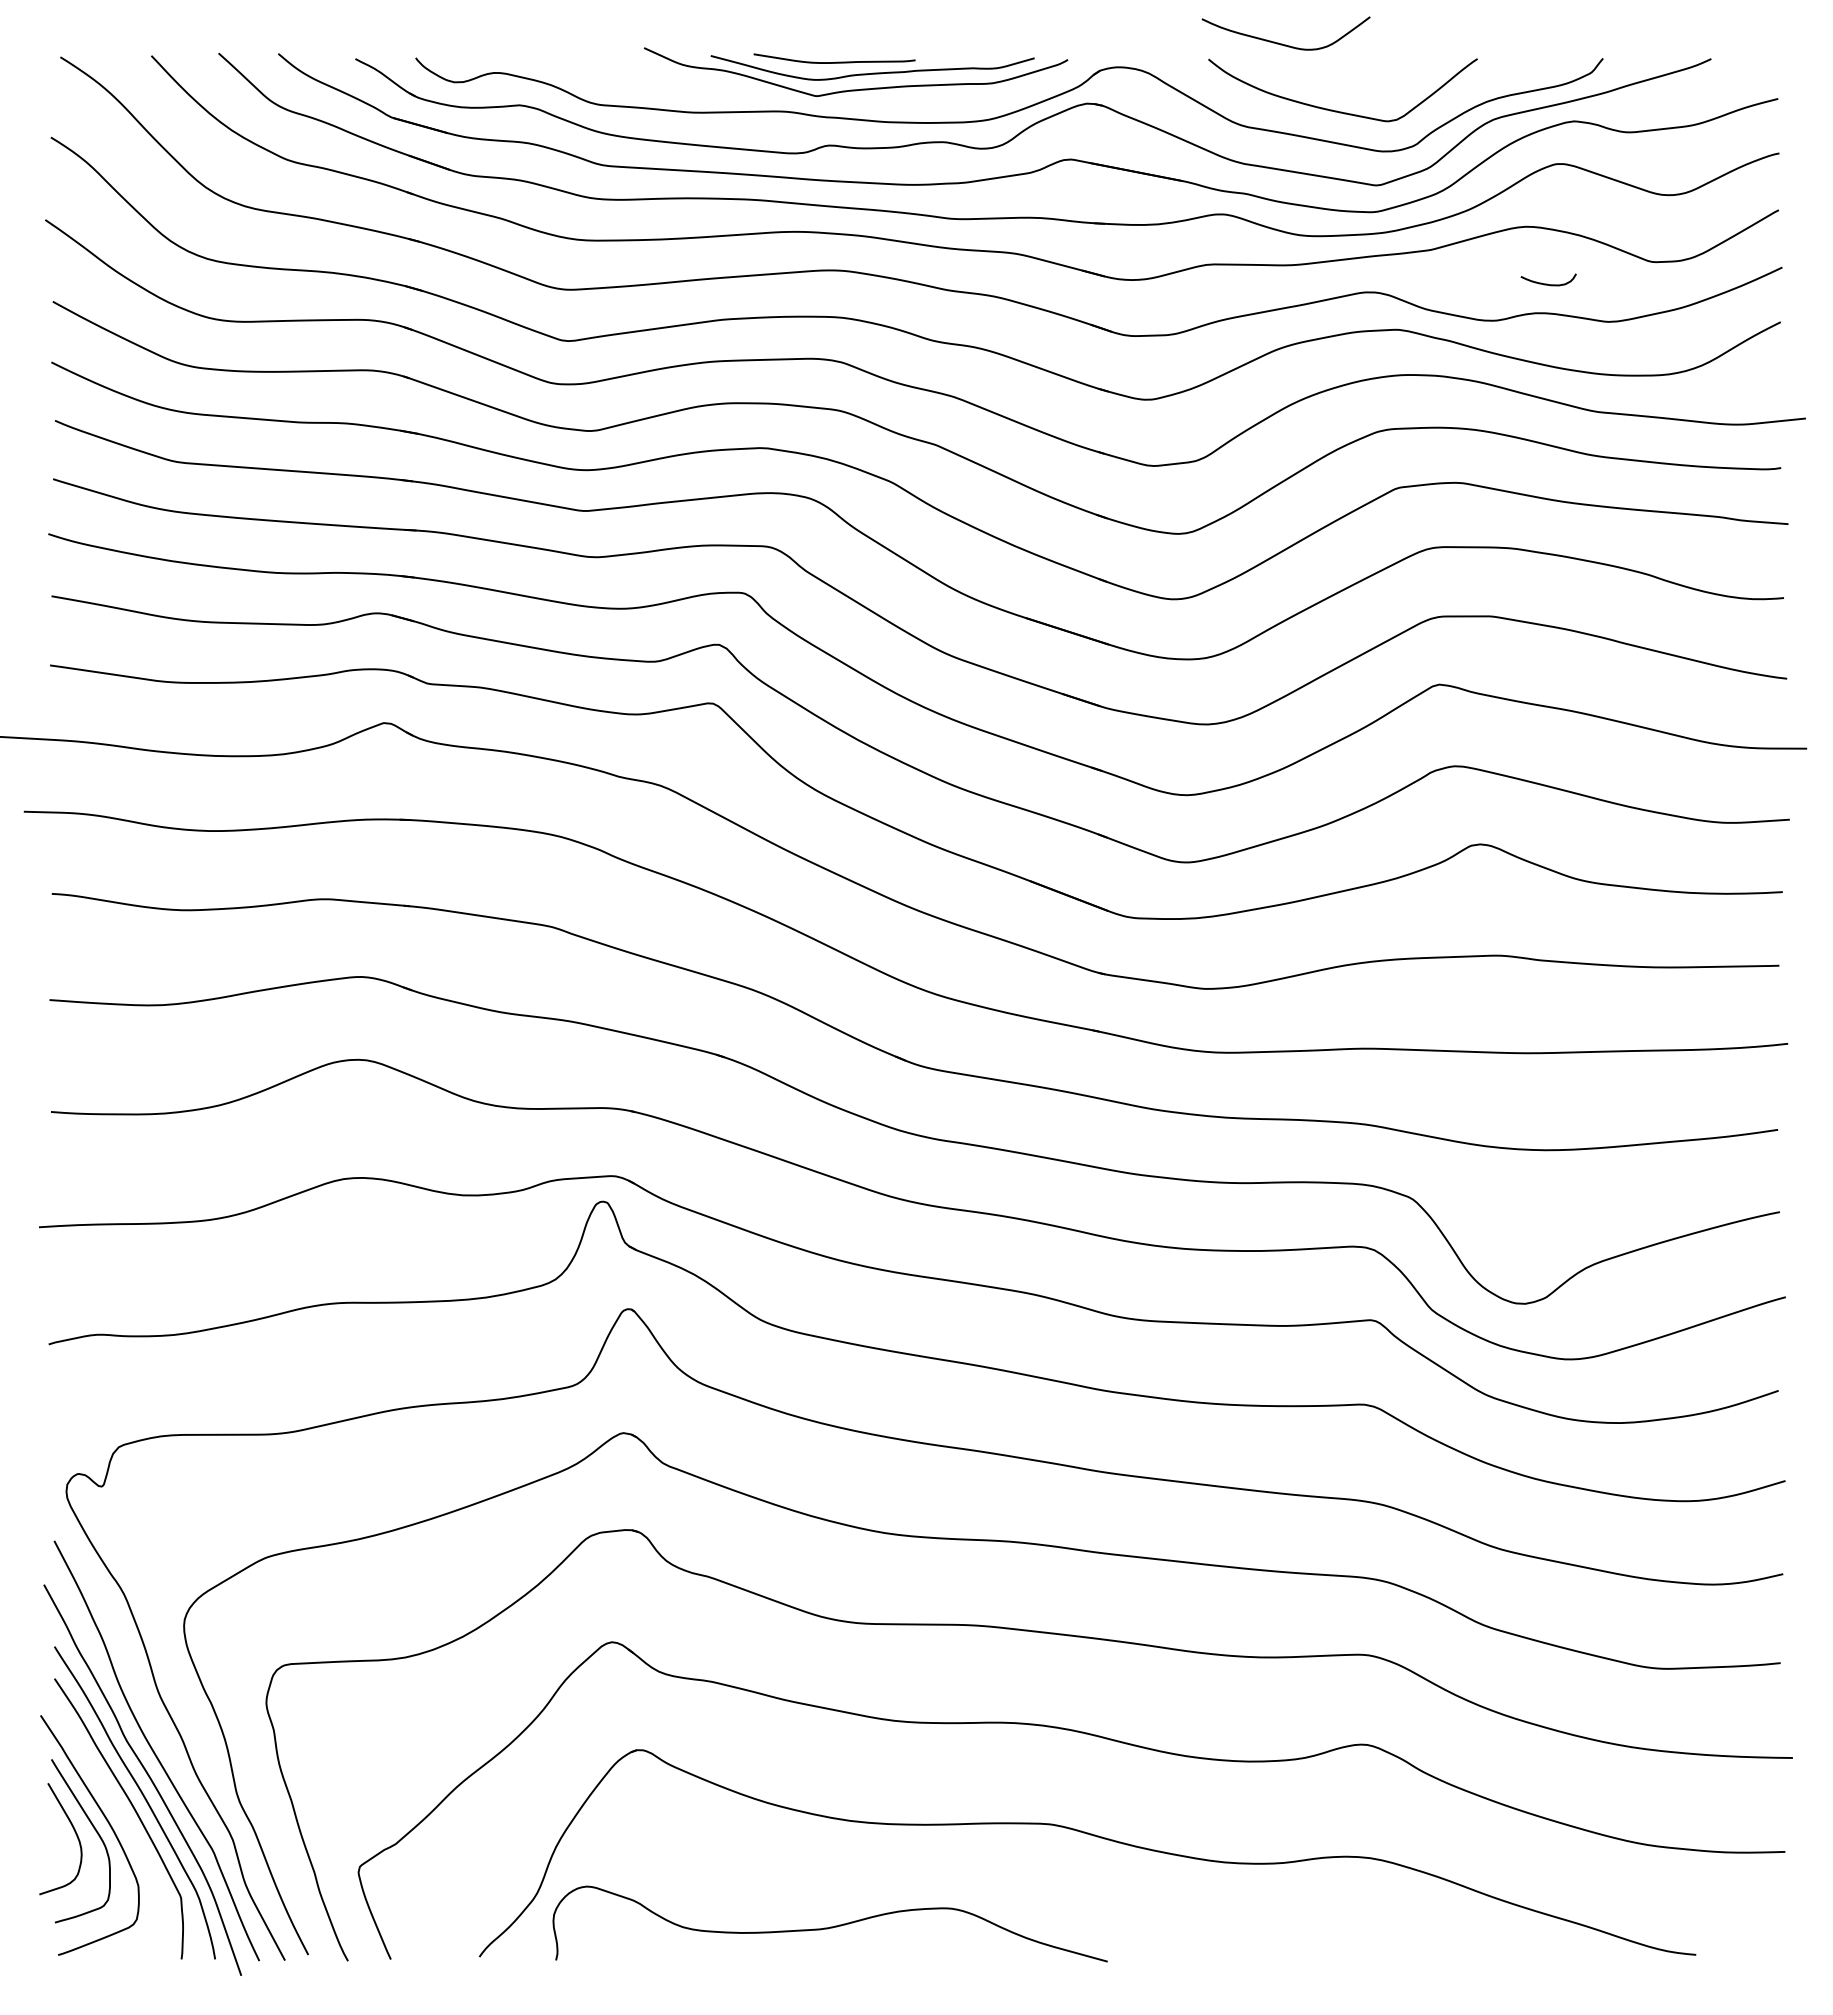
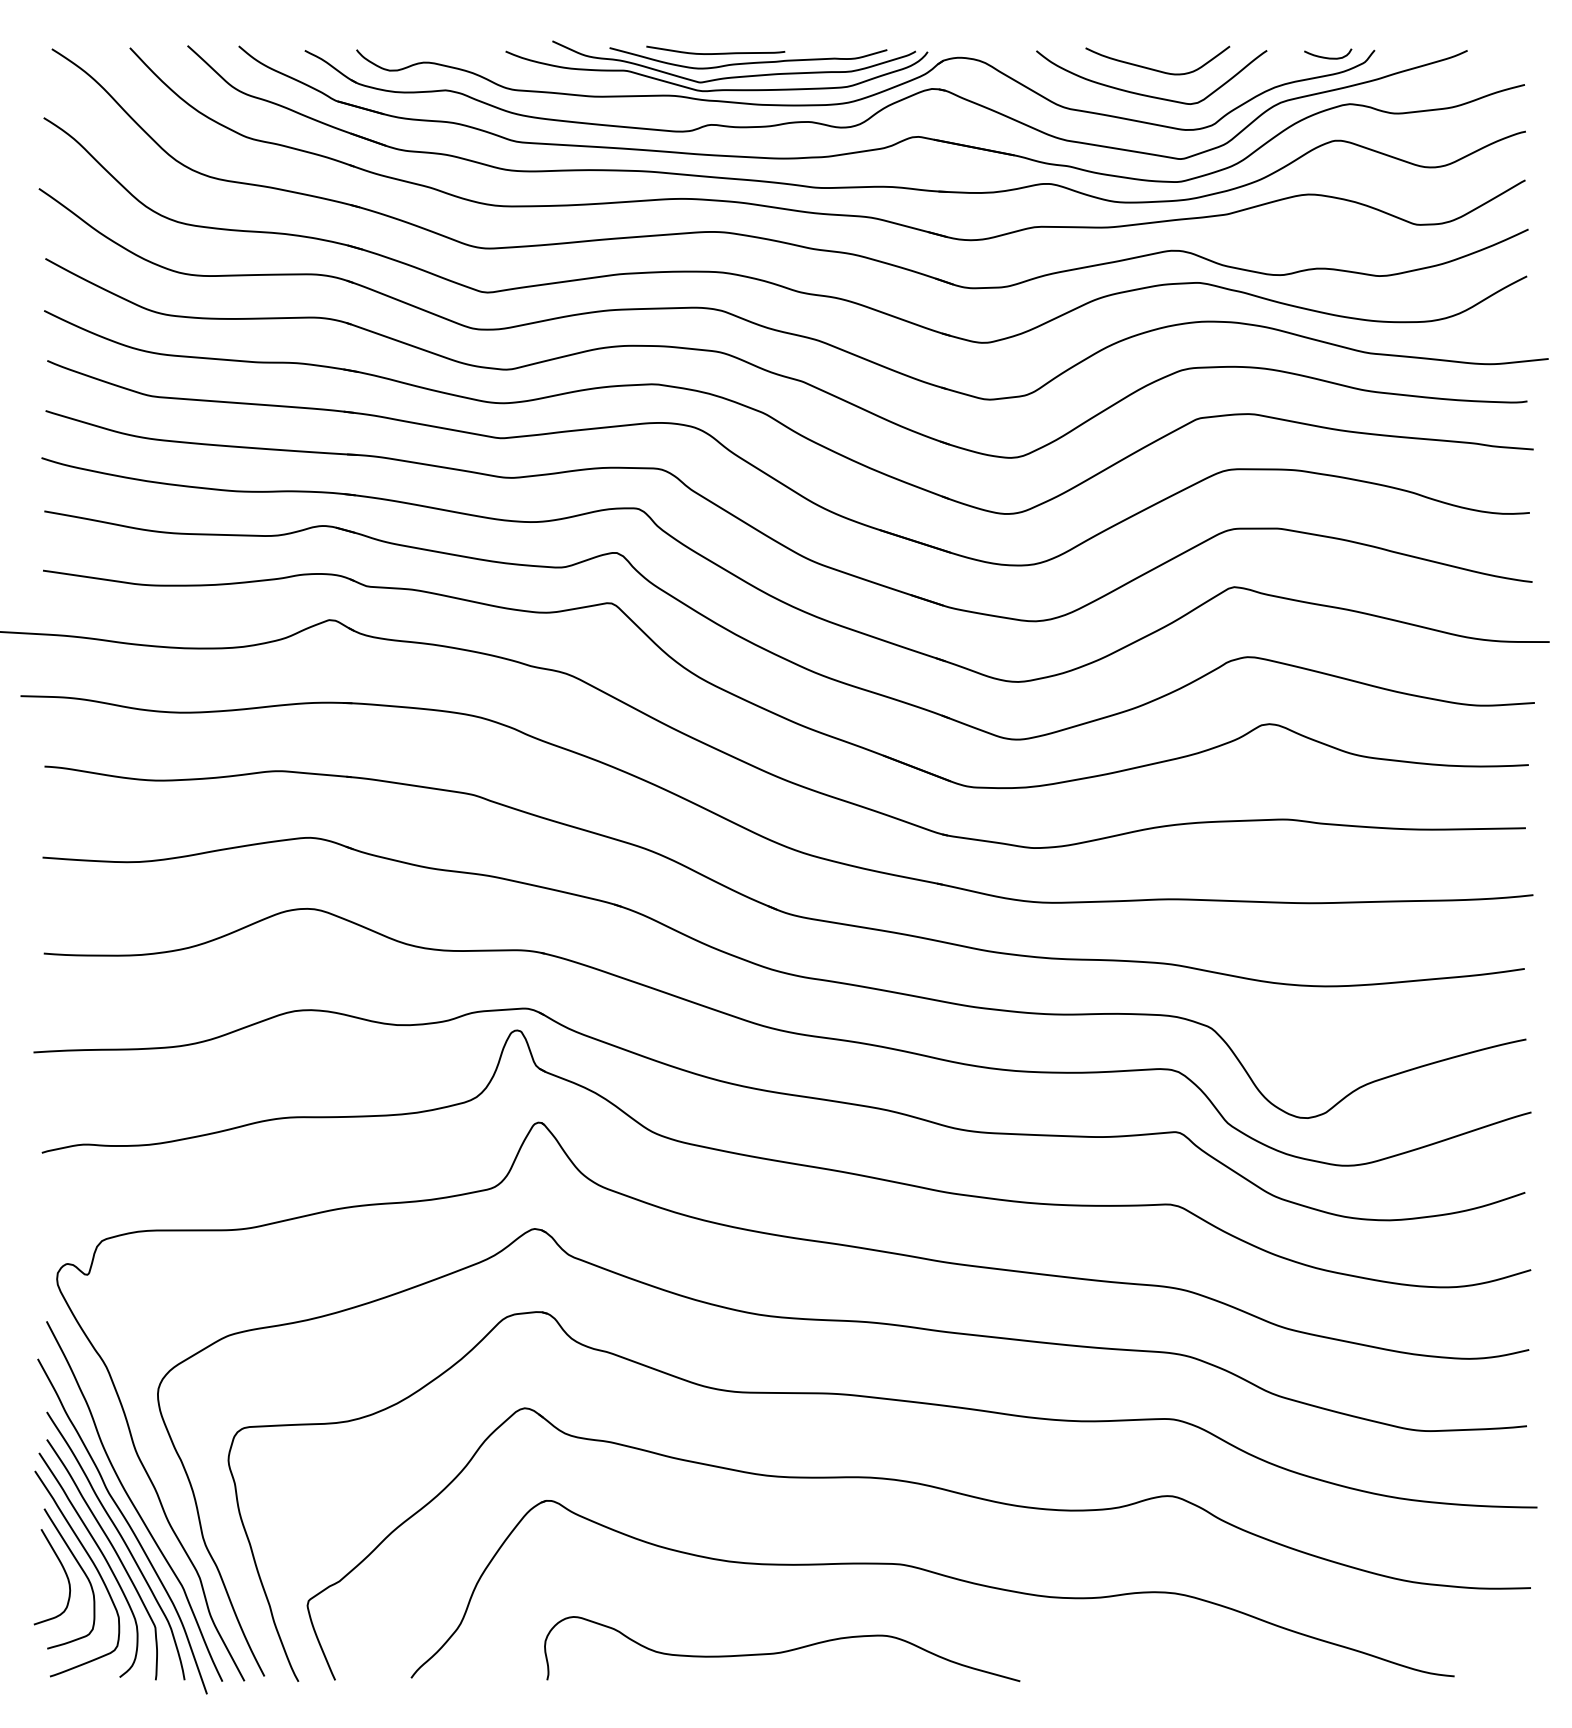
curve: (1282, 43) -> (1154, 69), moved
curve: (835, 104) -> (716, 89), added
curve: (1547, 283) -> (1327, 57), moved
curve: (119, 1814) -> (102, 1556), added
curve: (830, 1926) -> (782, 1651), moved

